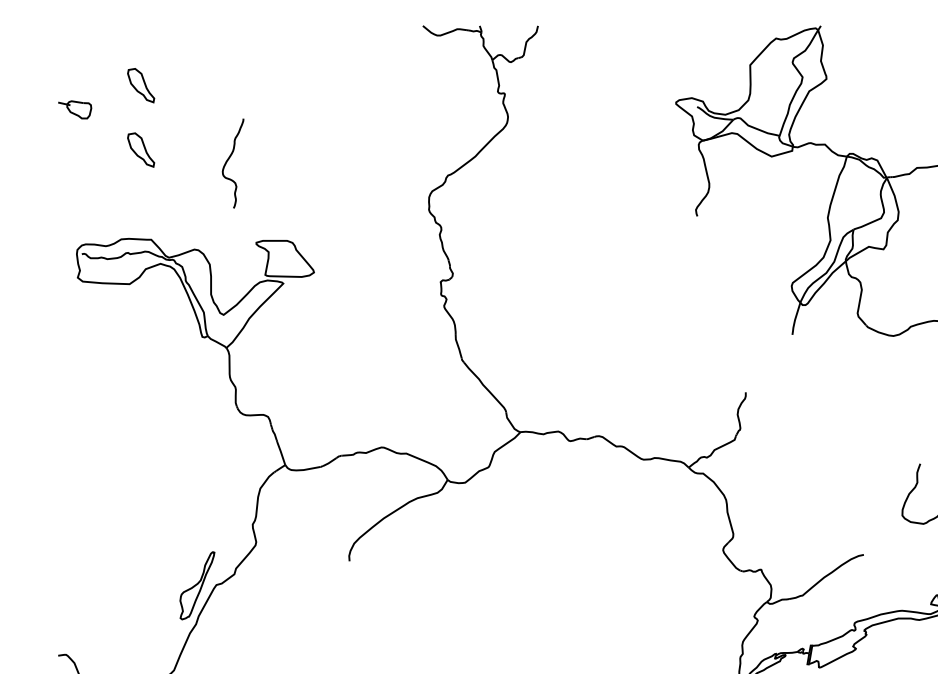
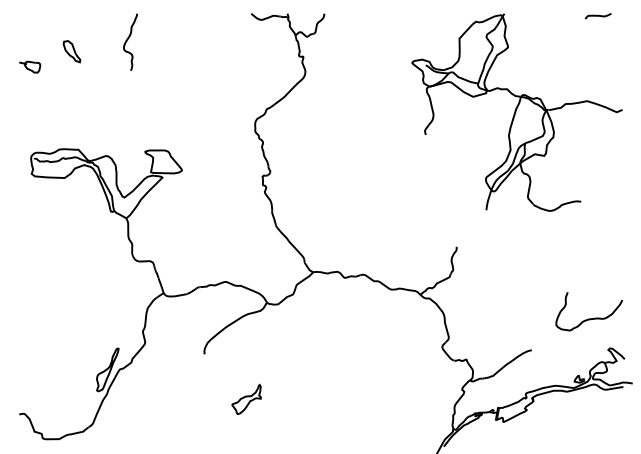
part: (140, 149) -> (71, 92), removed
curve: (229, 159) -> (128, 39), moved
part: (415, 630) -> (246, 398), added

